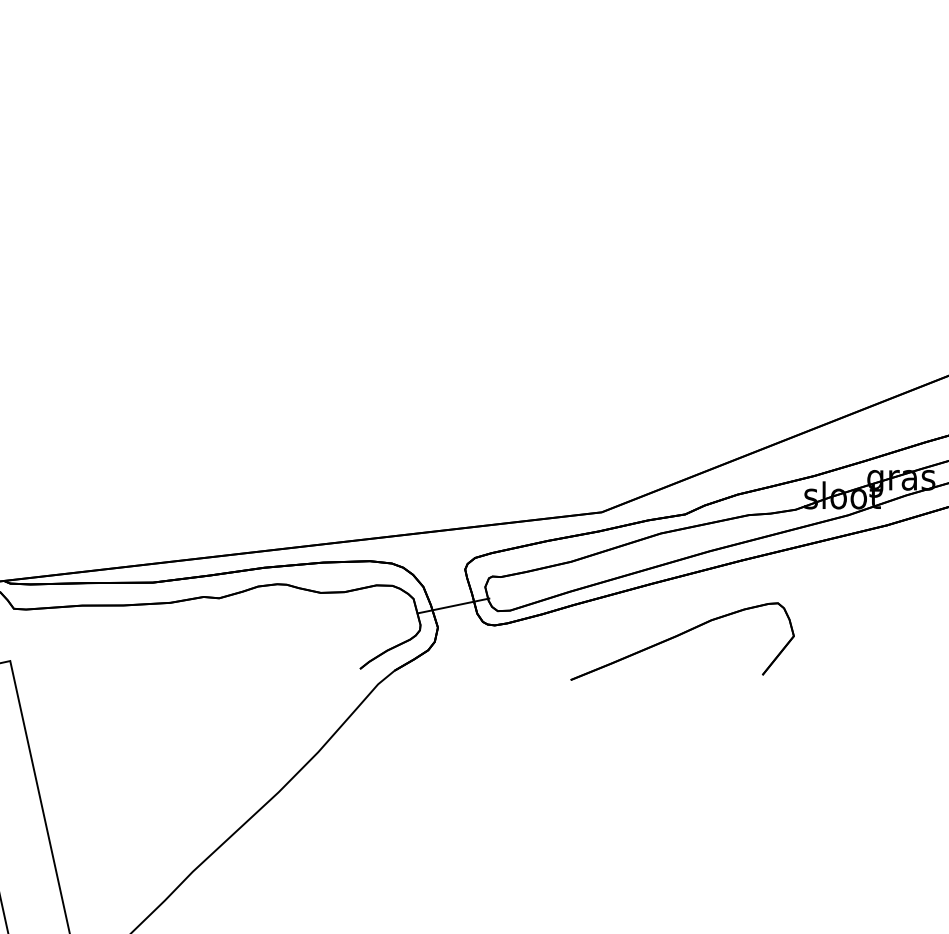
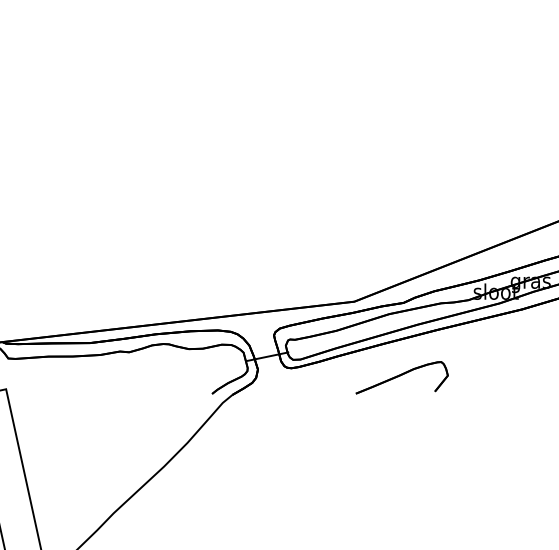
part: (681, 641) -> (401, 377), size x0.7

